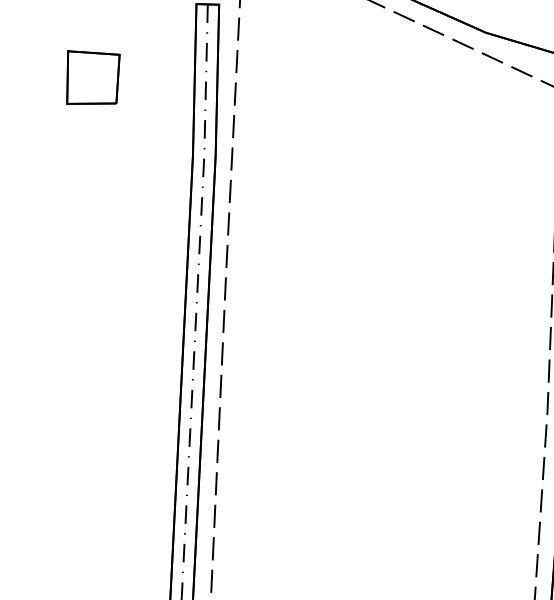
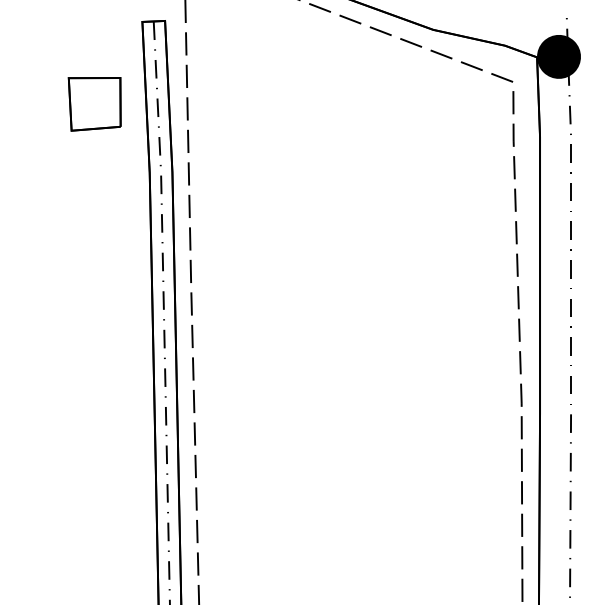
part: (91, 79) -> (94, 104), moved

